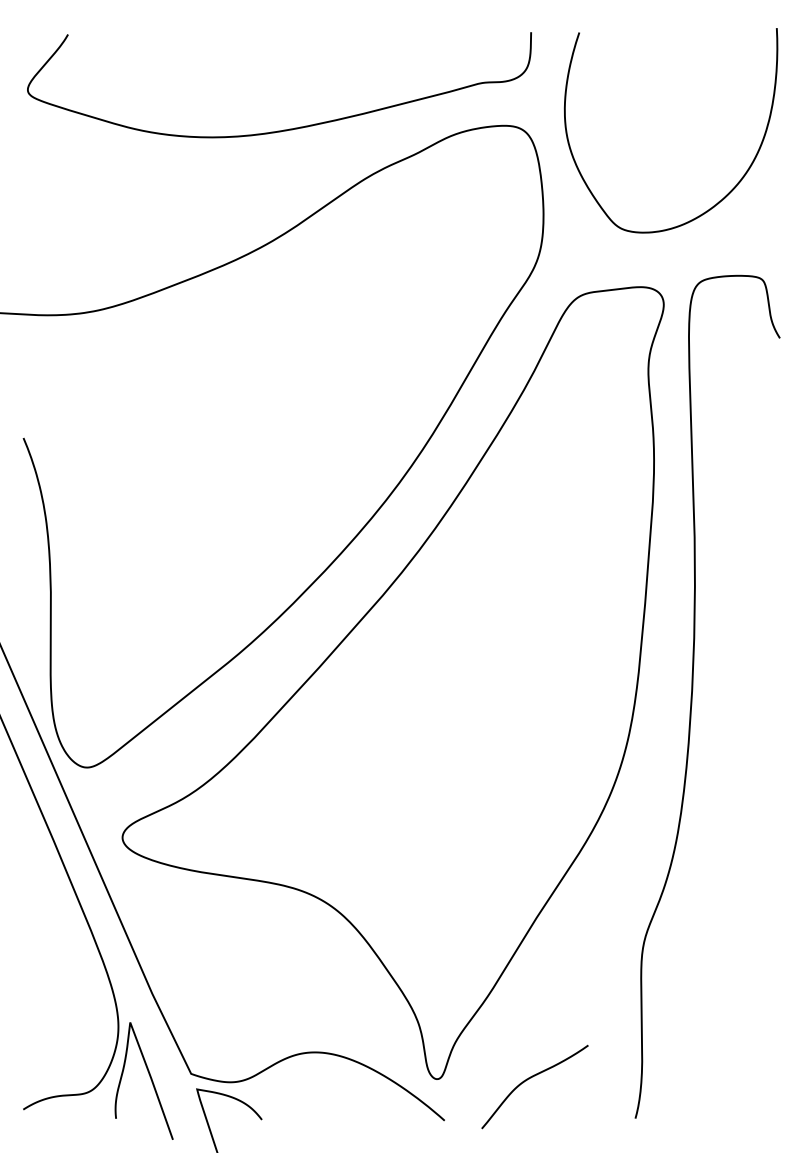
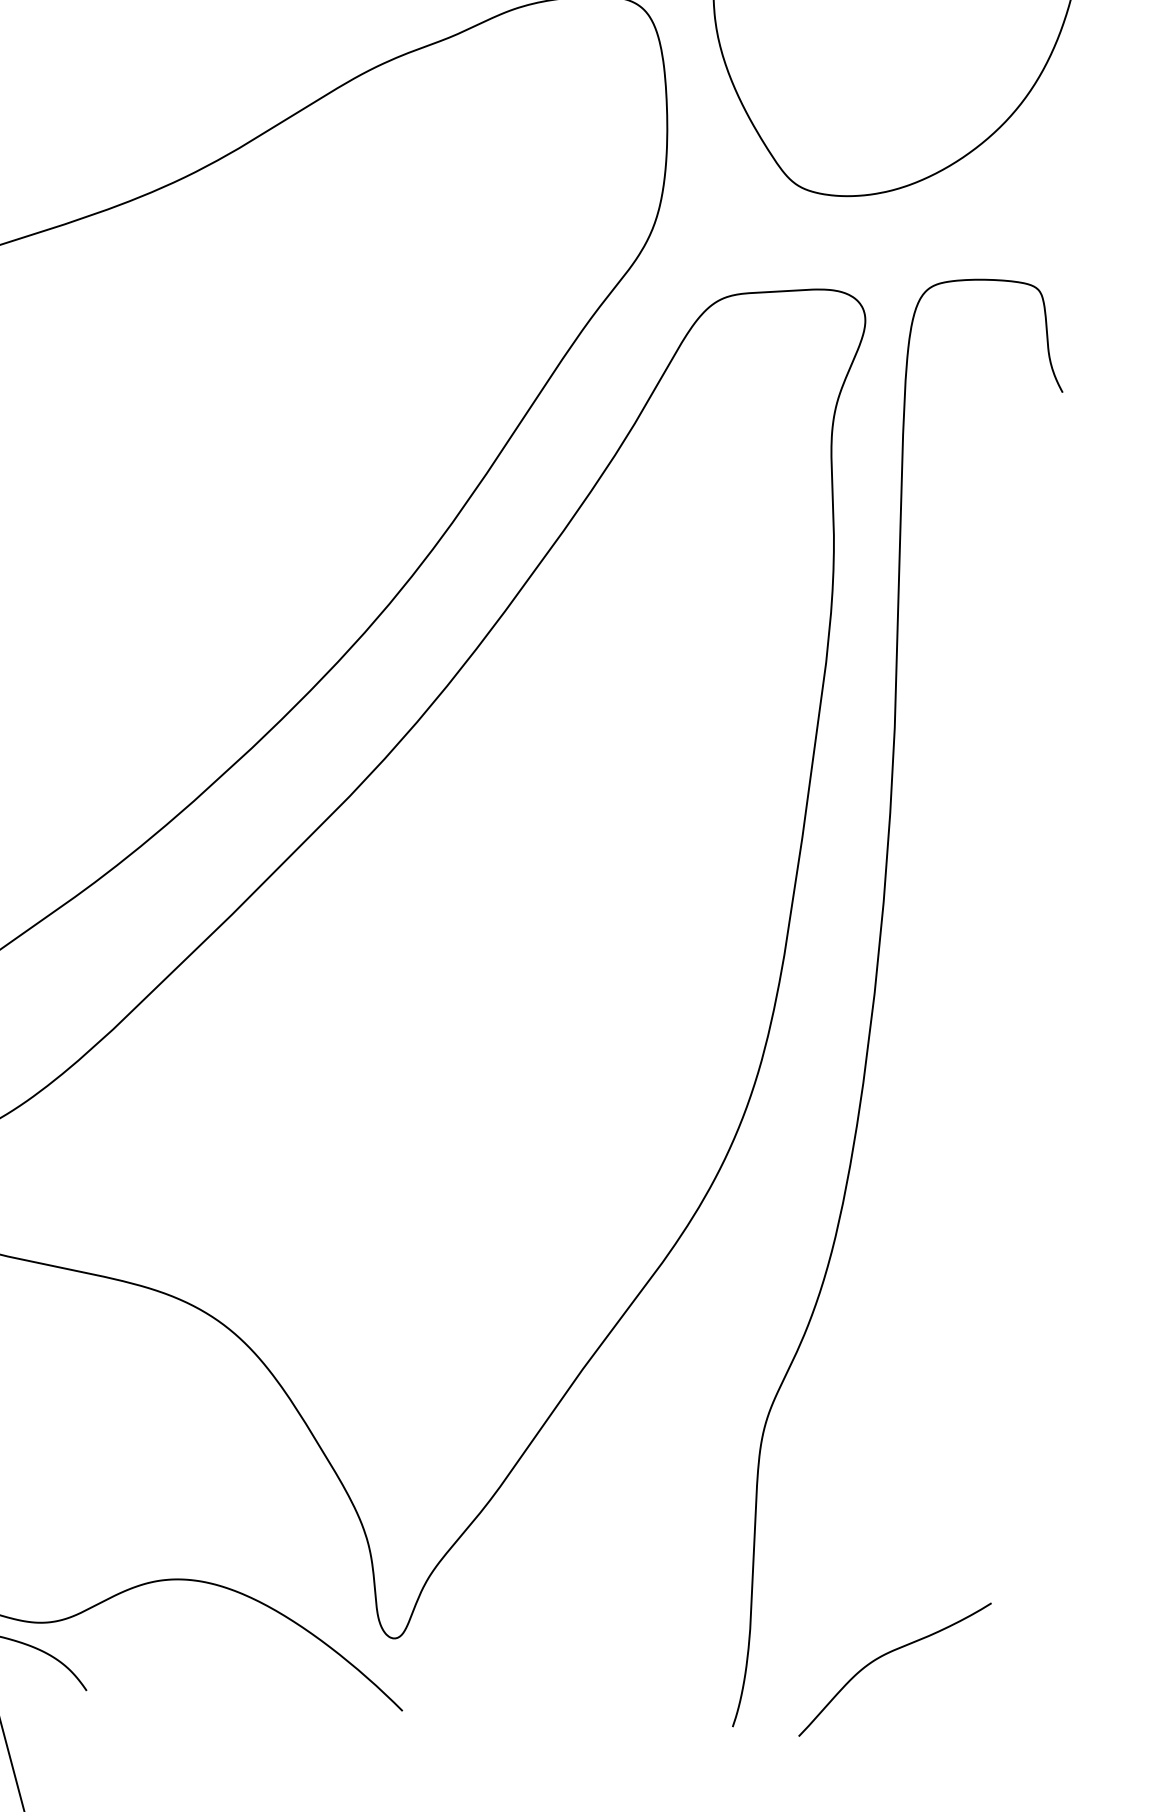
curve: (531, 1078) -> (889, 1654), moved

